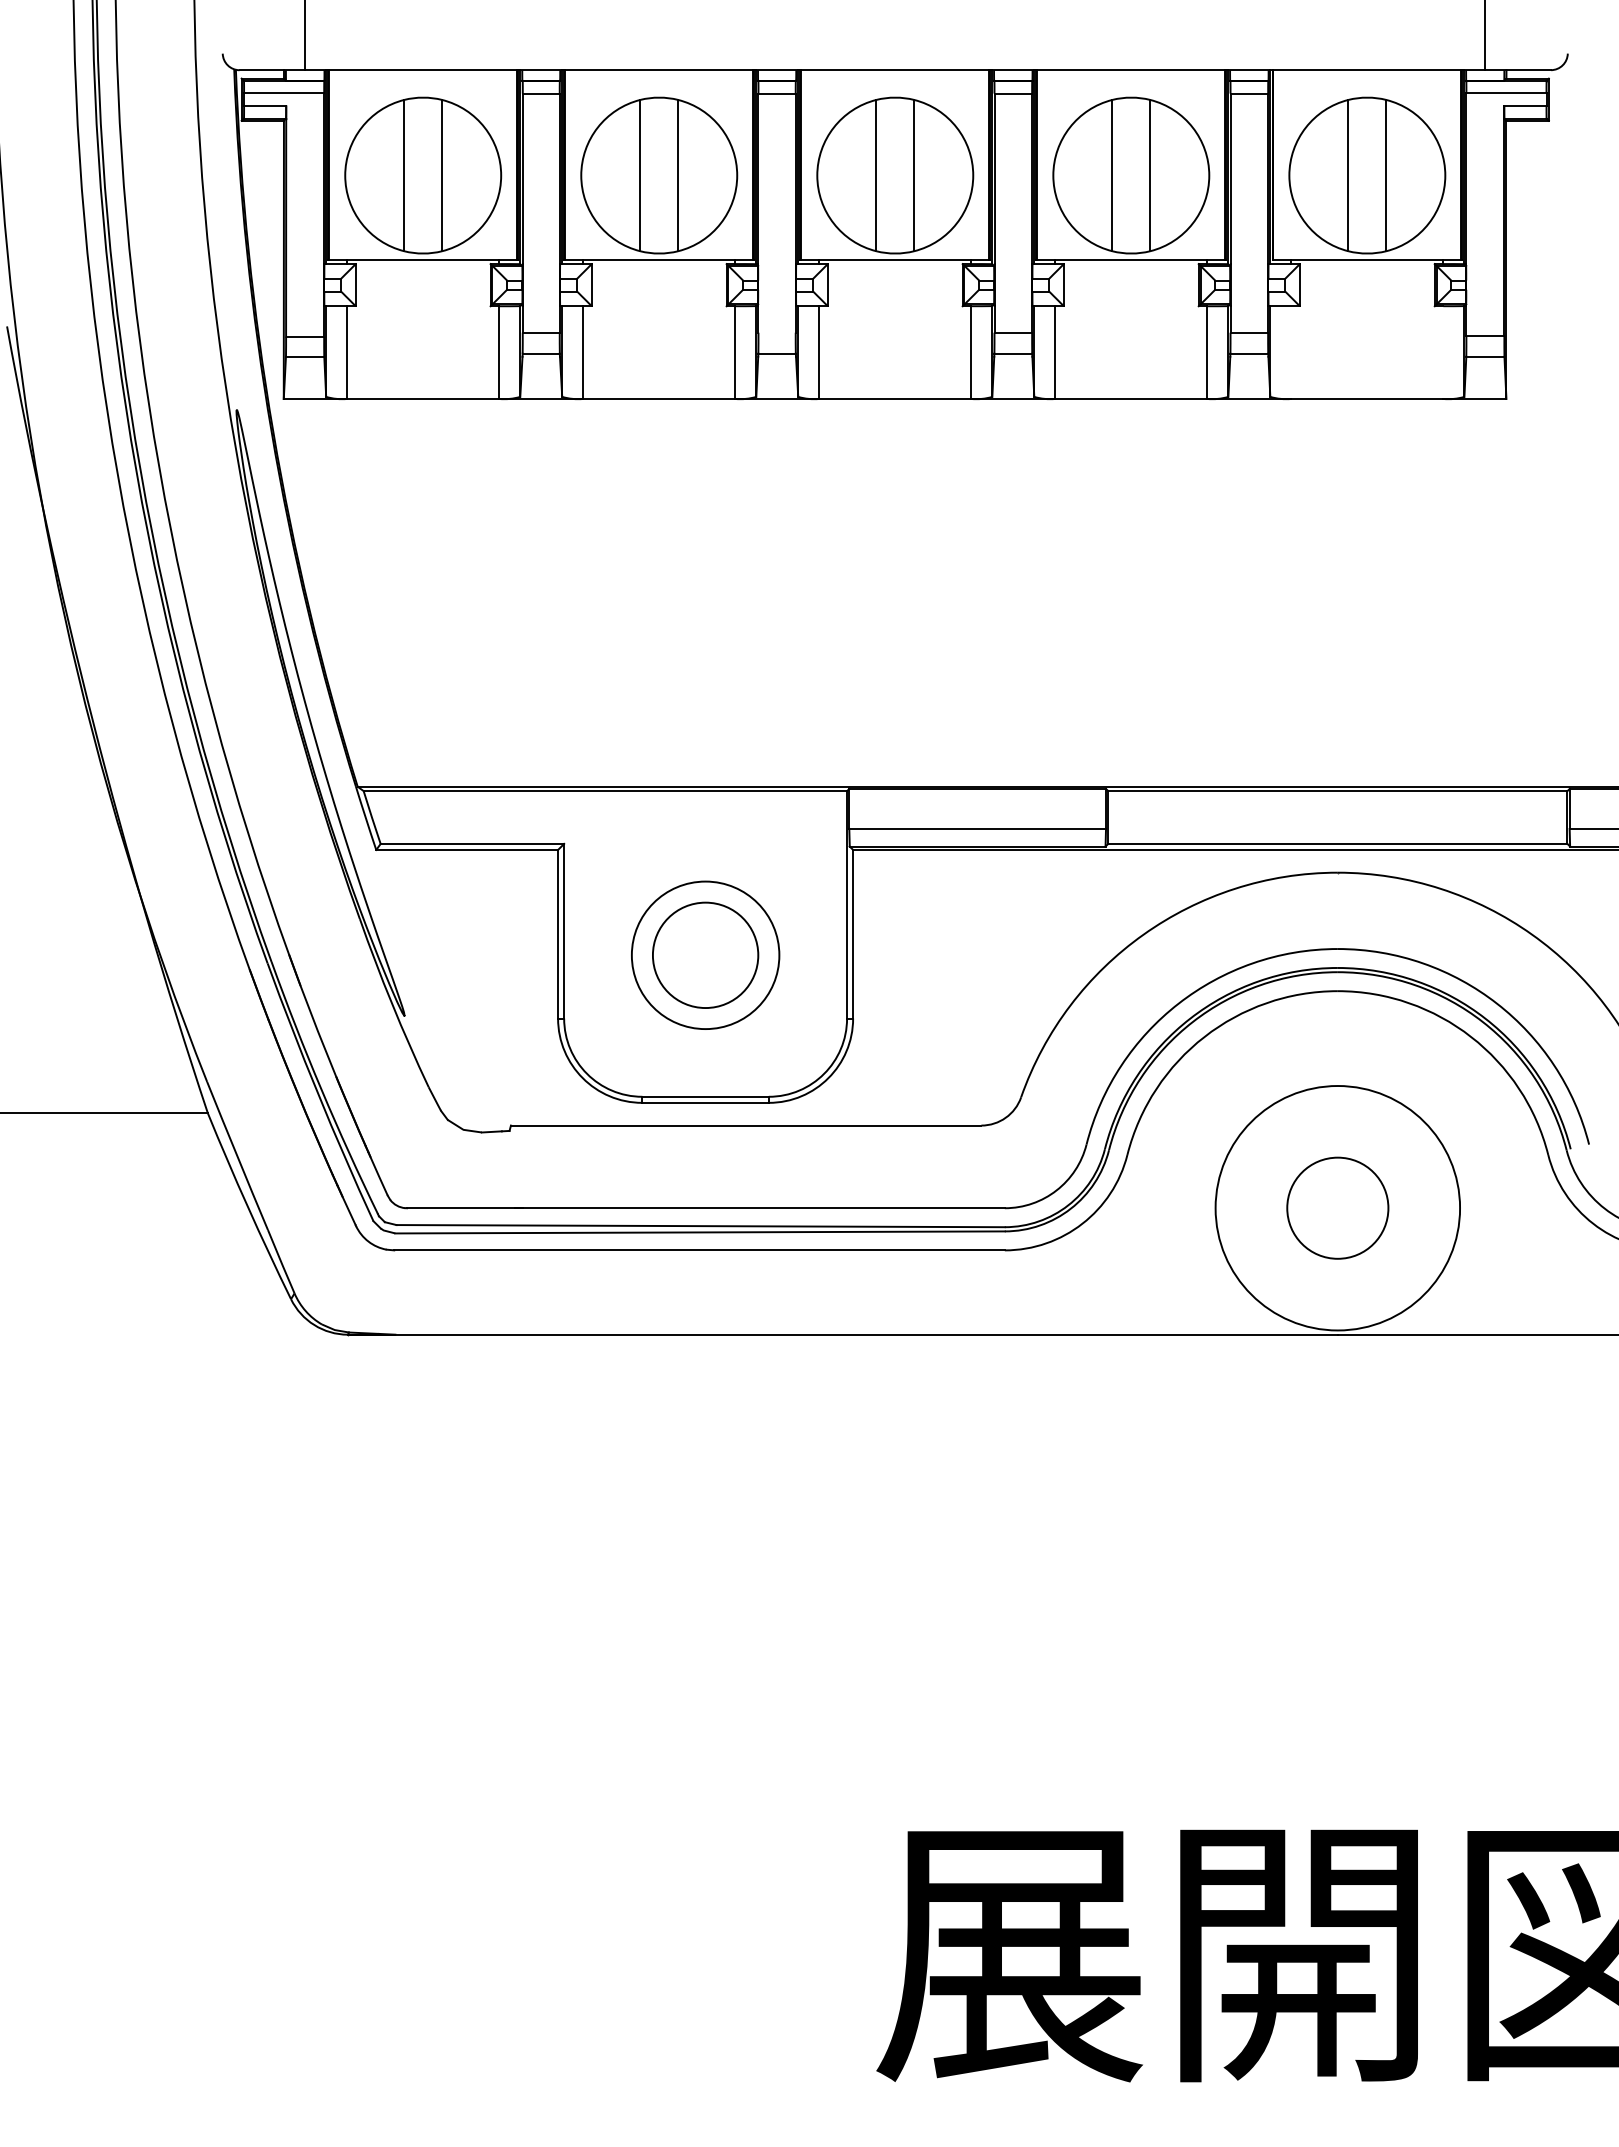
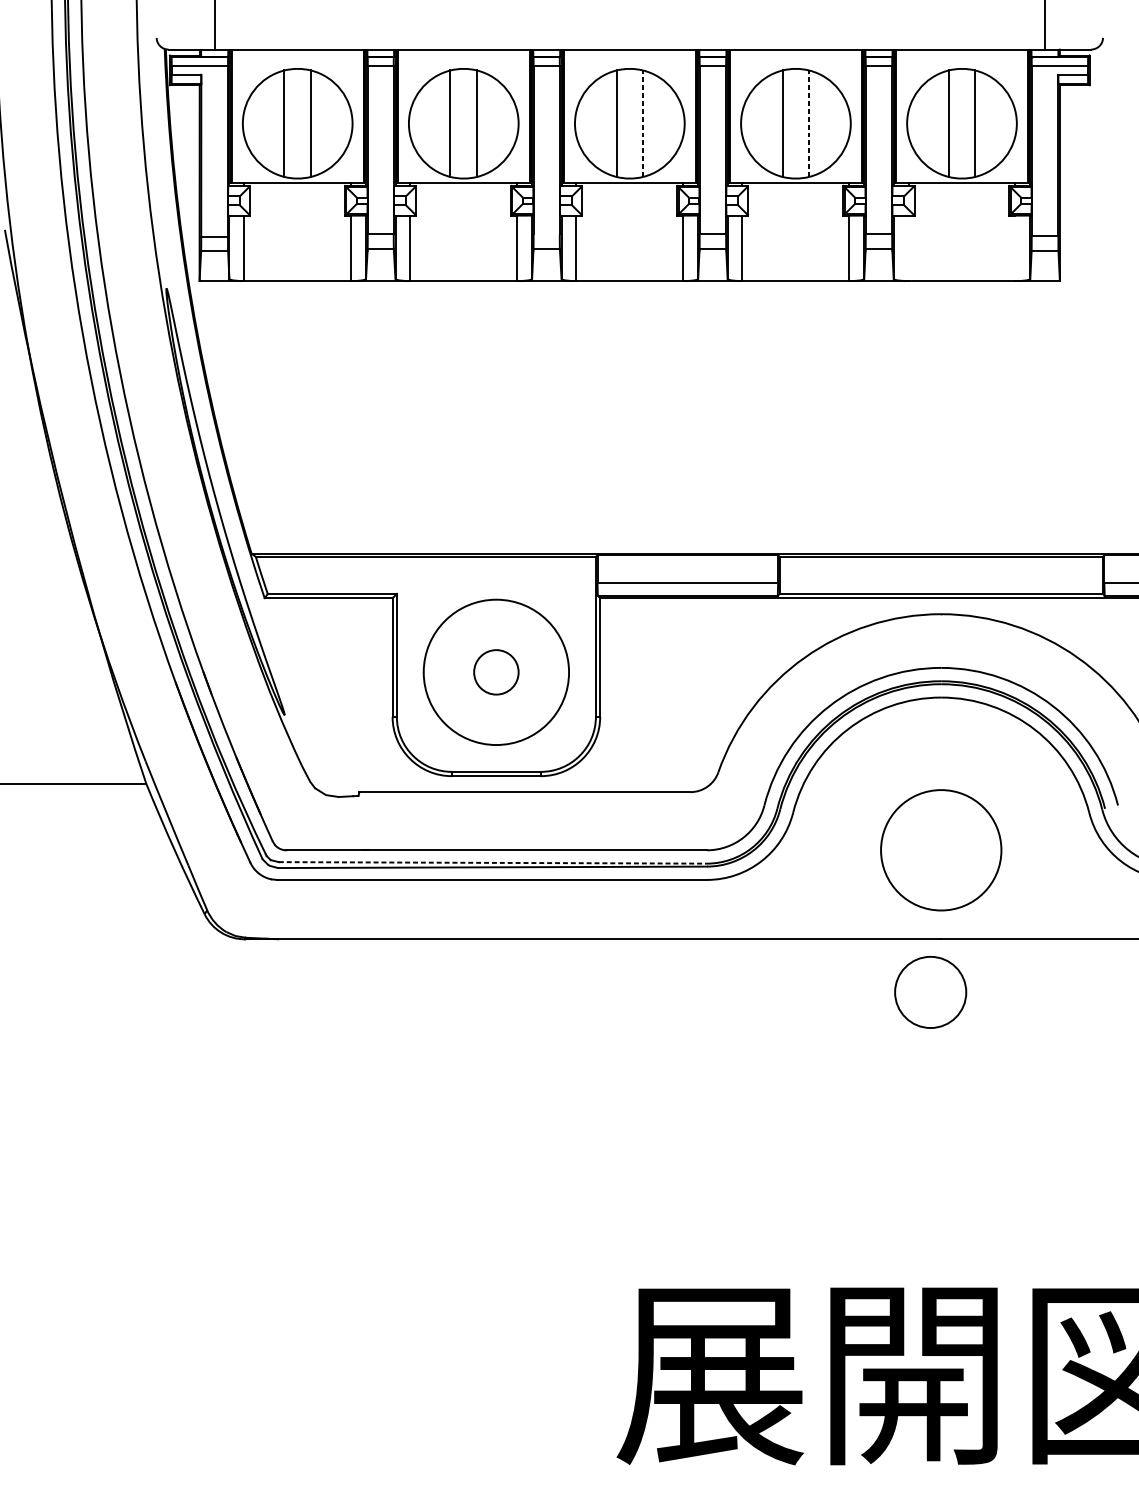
line: (914, 175) -> (643, 123), solid -> dashed
line: (1150, 175) -> (809, 123), solid -> dashed
circle: (705, 955) -> (496, 672), size x0.6
circle: (705, 955) -> (496, 672), size x1.4
circle: (1337, 1207) -> (930, 991), moved
circle: (1337, 1208) -> (941, 850), size x0.7
line: (701, 1226) -> (493, 863), solid -> dashed

